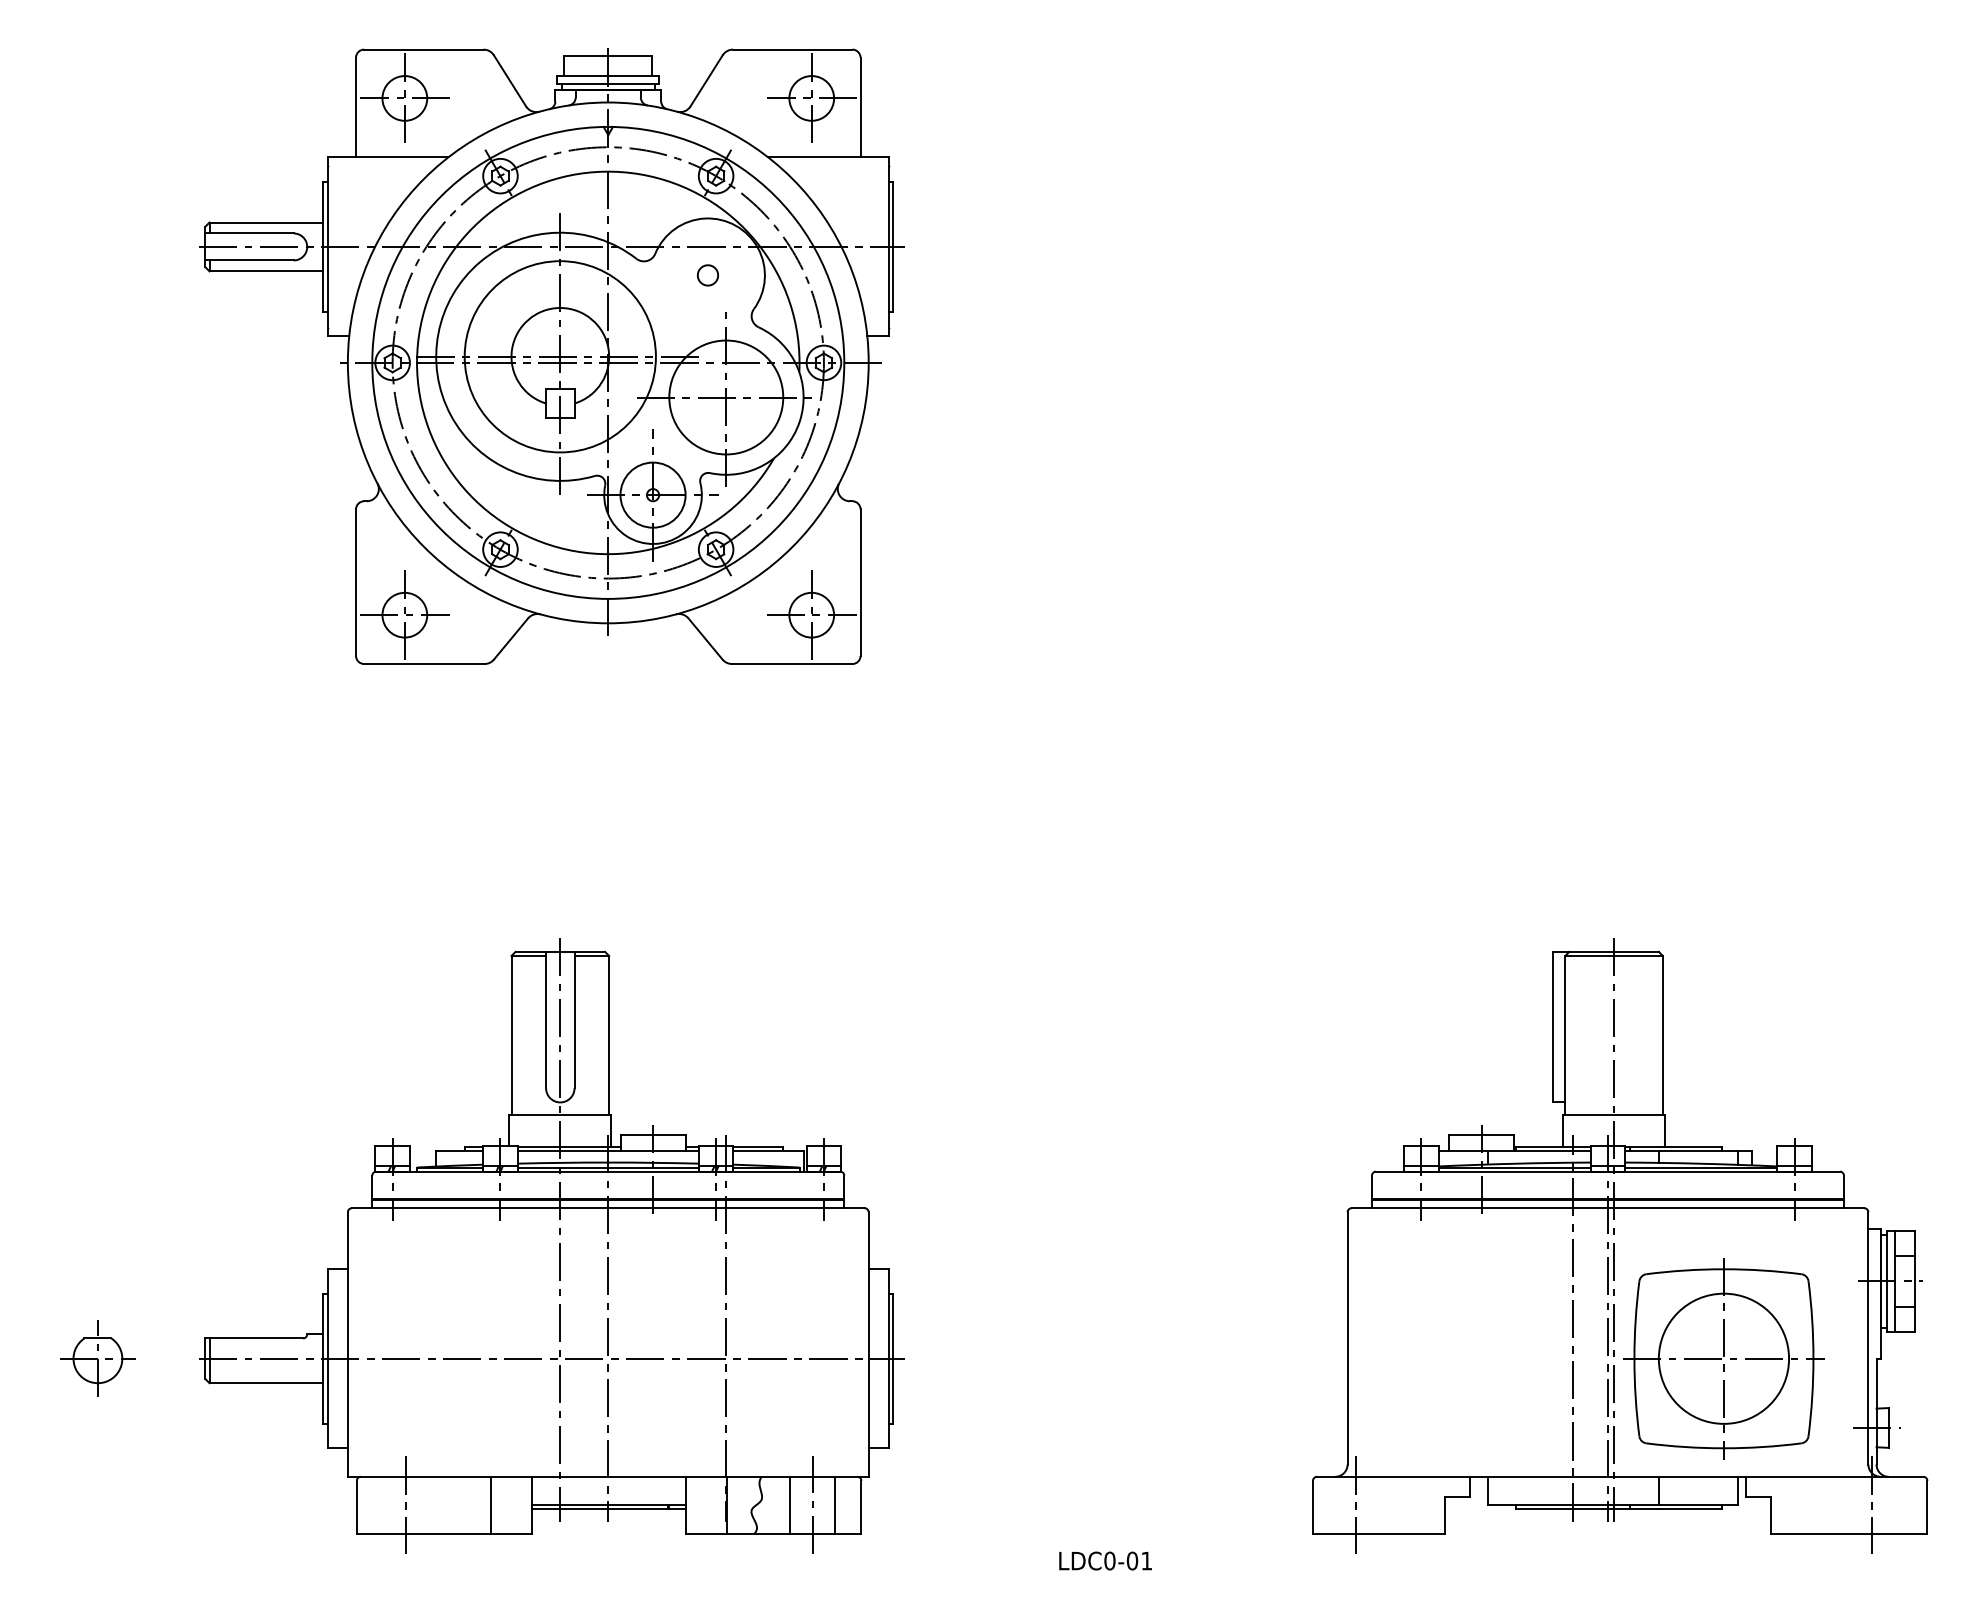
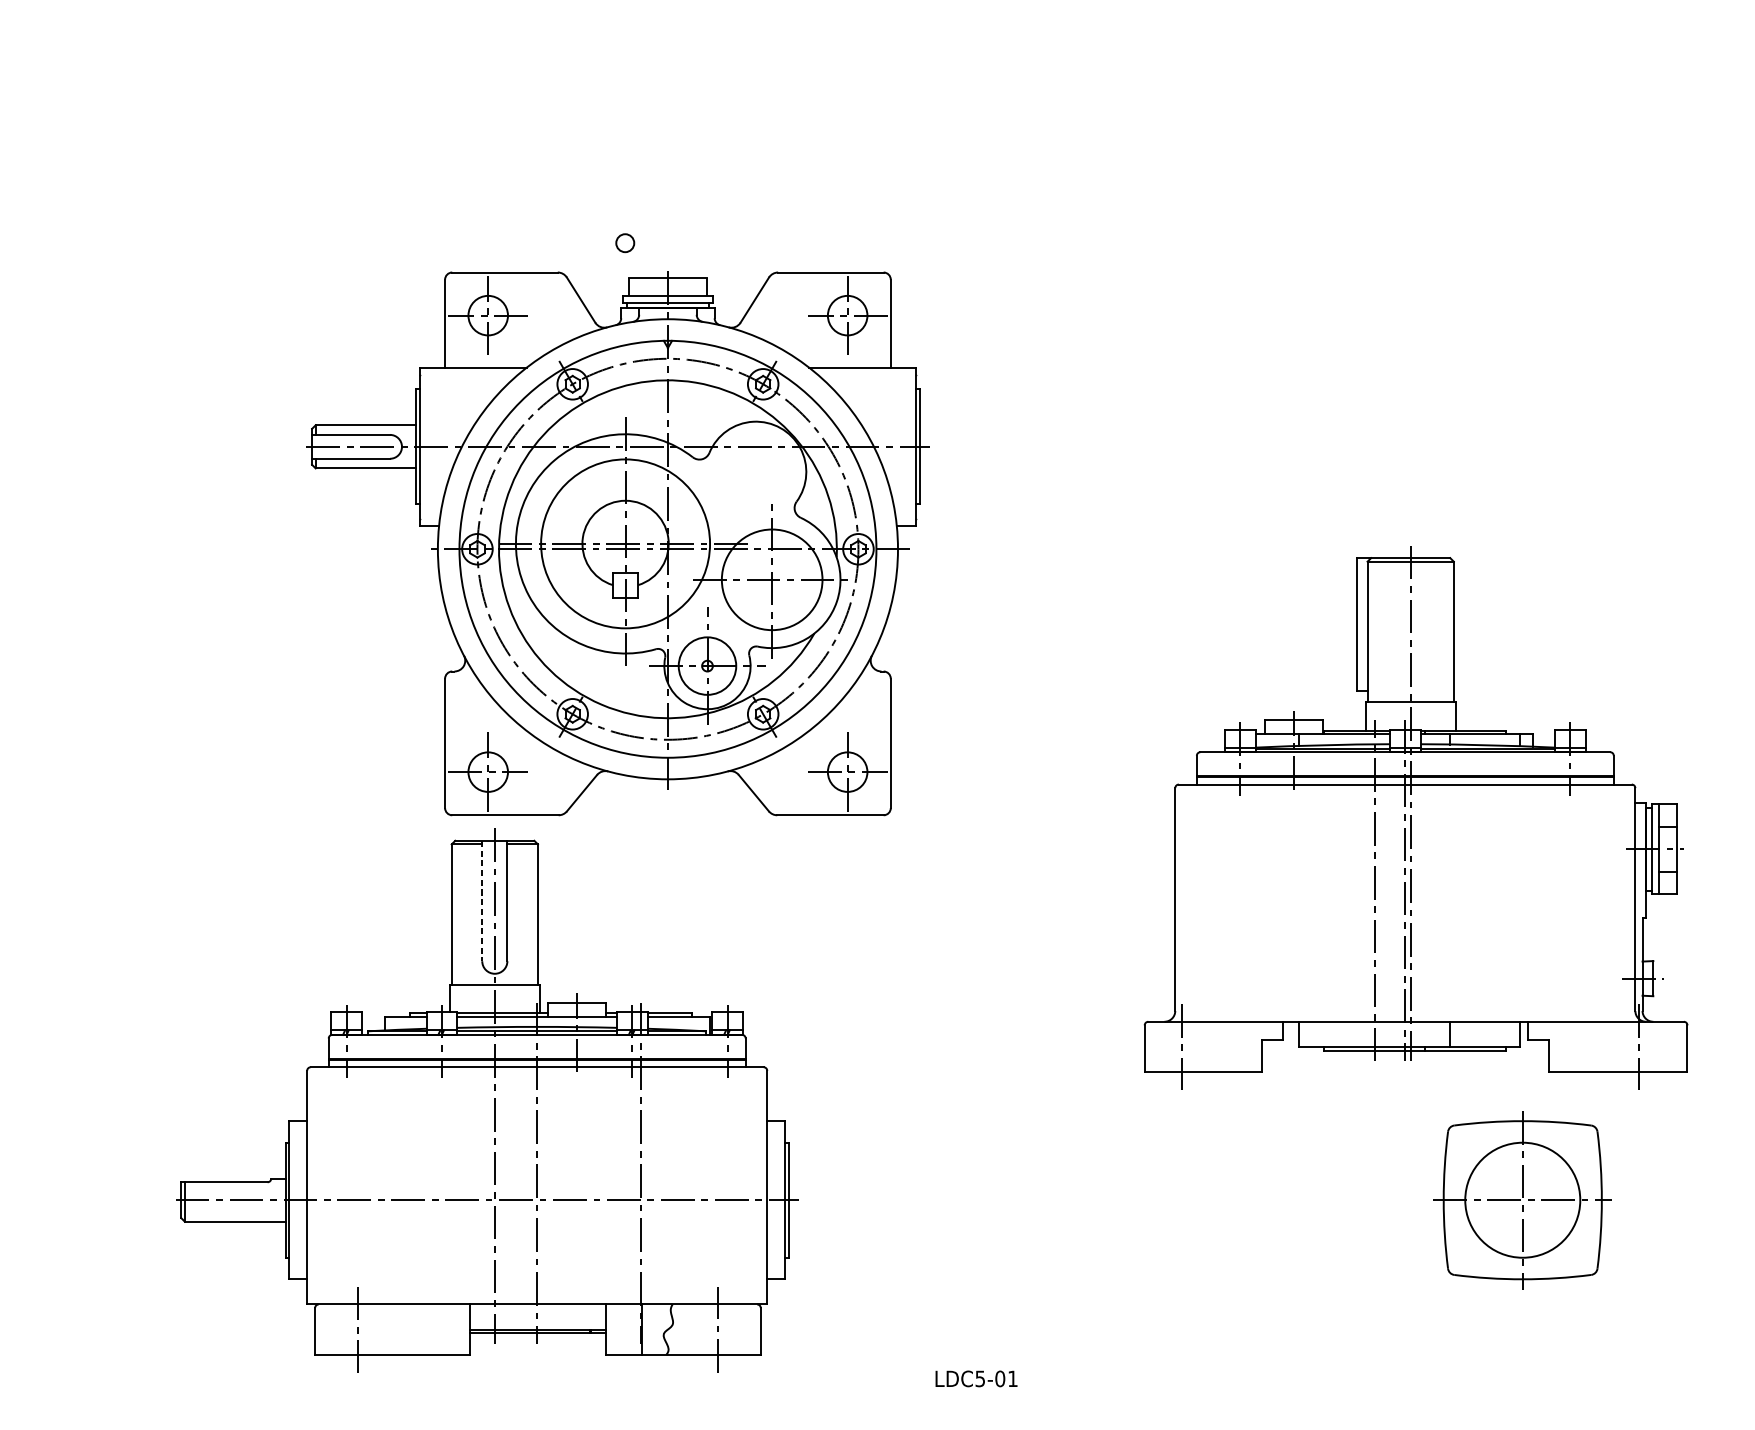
part: (551, 356) -> (617, 543), moved
line: (546, 1020) -> (482, 901), solid -> dashed
part: (1620, 1245) -> (1416, 817), moved
part: (97, 1358) -> (85, 1199), removed
line: (491, 1504) -> (434, 1328), removed
line: (790, 1504) -> (698, 1328), removed
line: (834, 1504) -> (737, 1328), removed
text: (1109, 1560) -> (979, 1378), LDC0-01 -> LDC5-01

